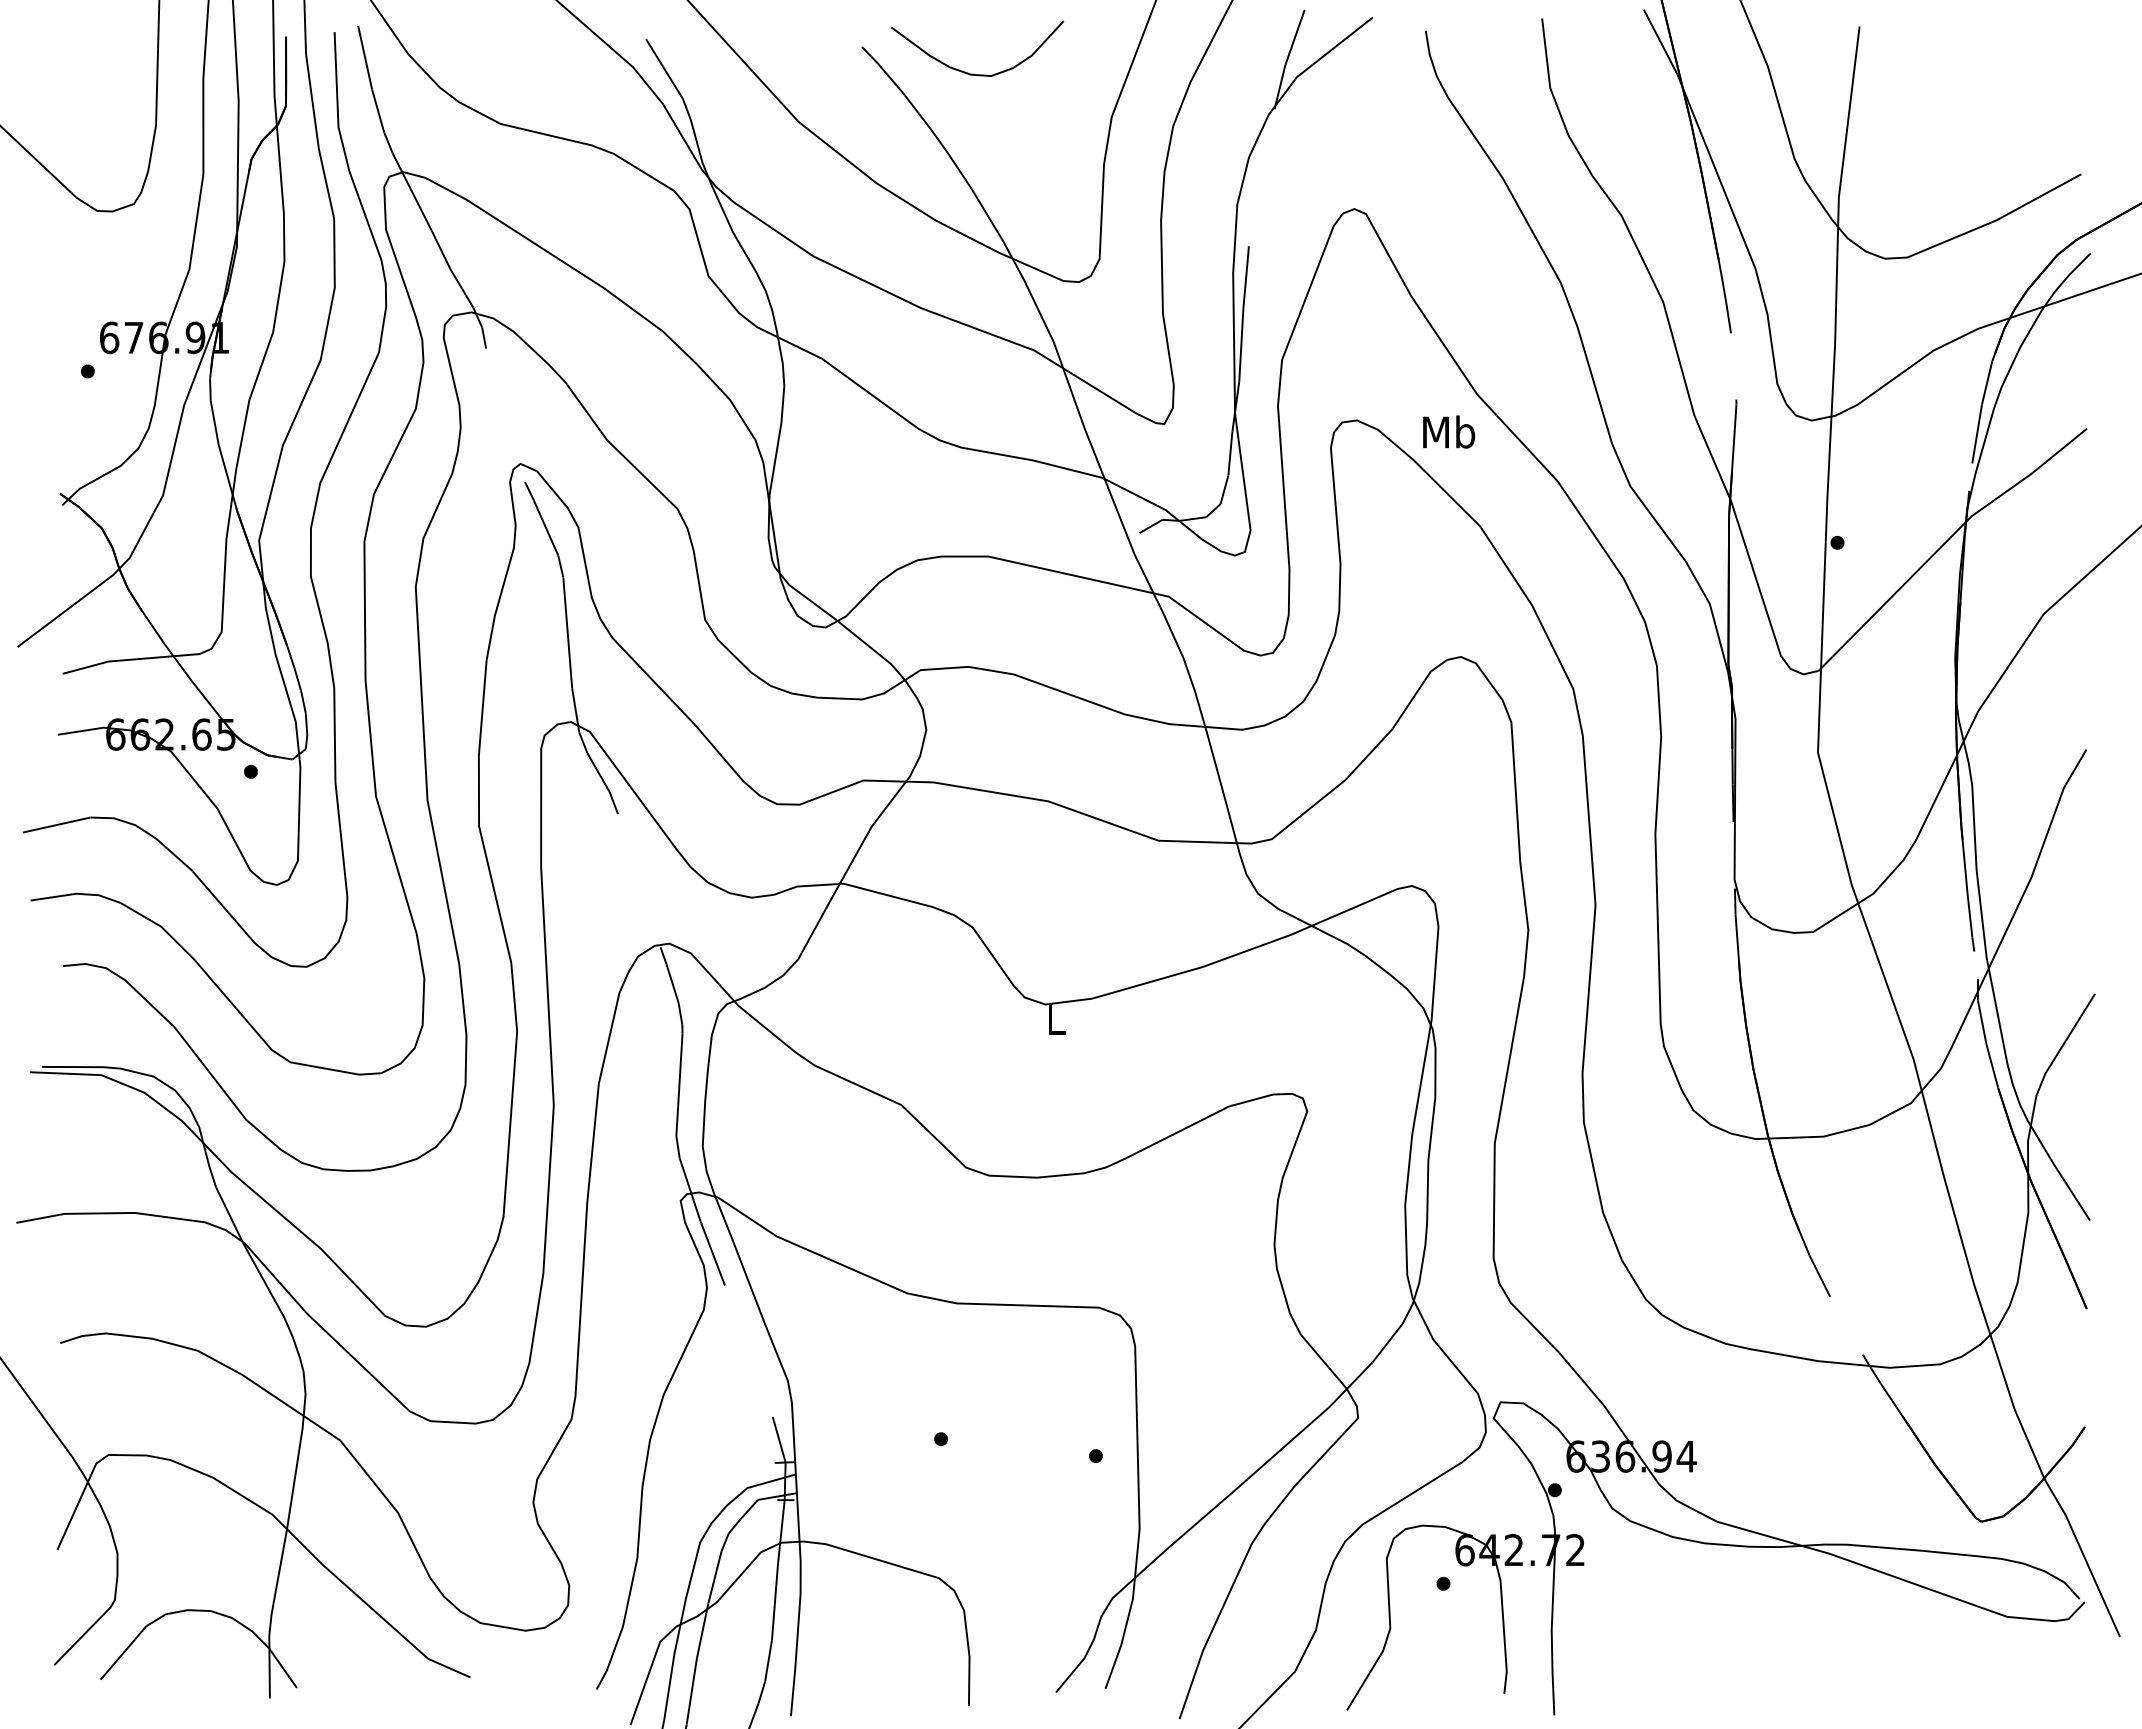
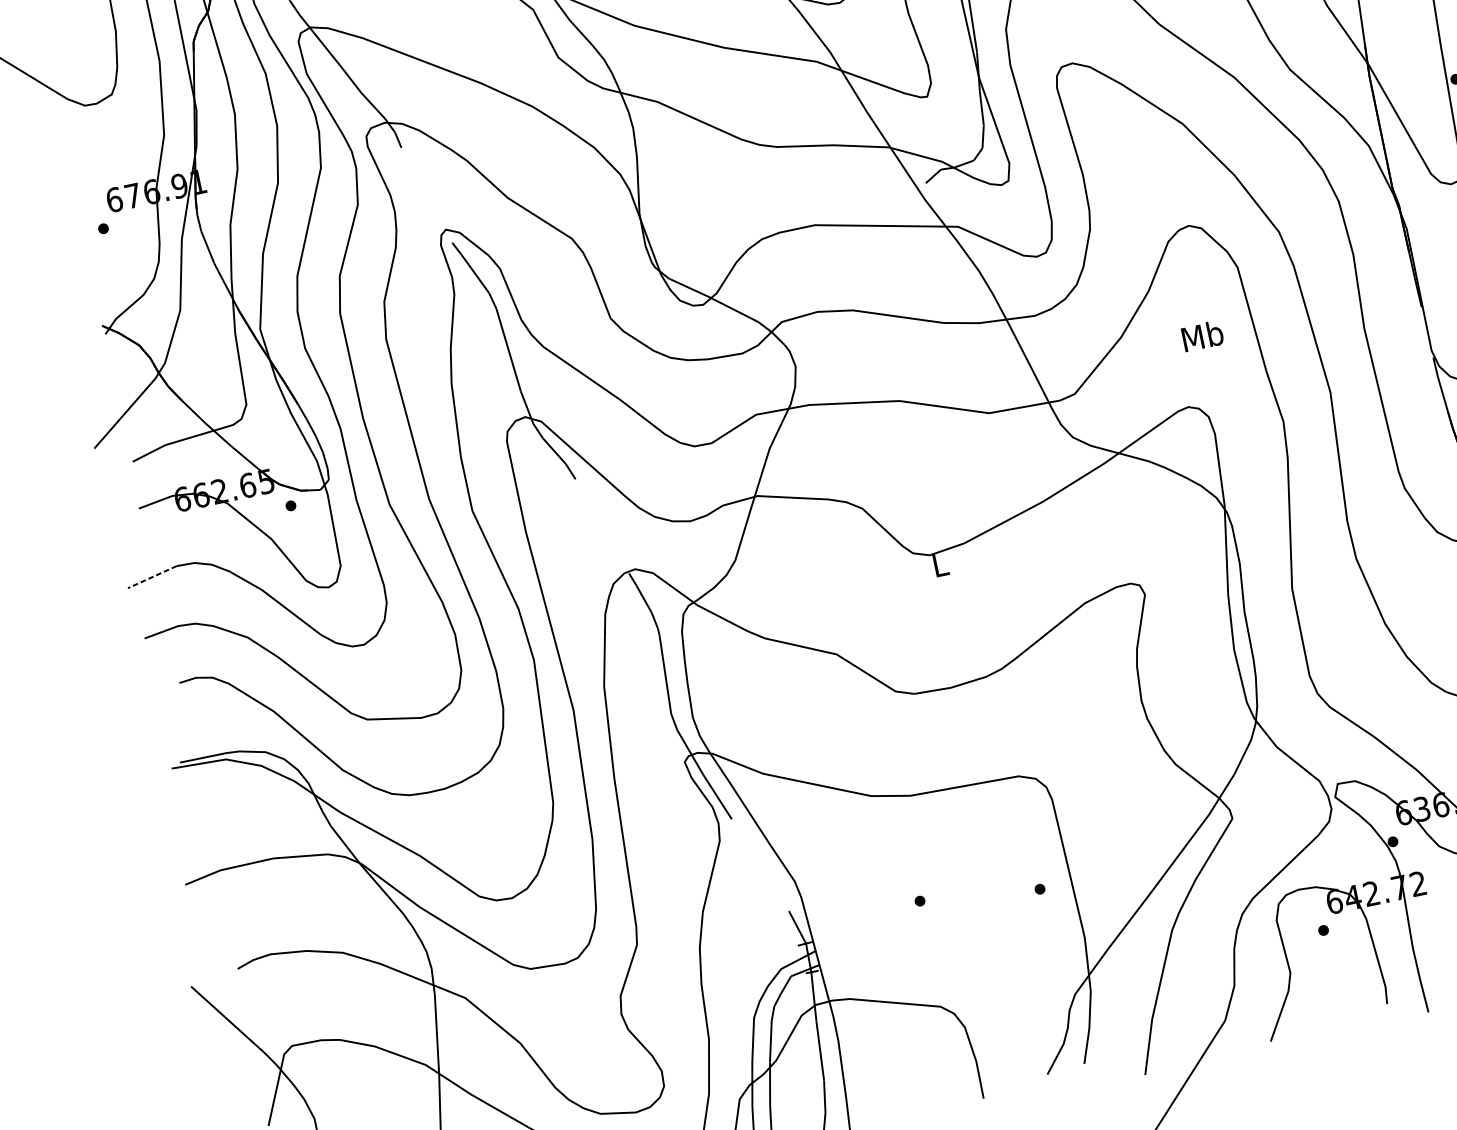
text: (1449, 431) -> (1202, 335), moved
line: (56, 825) -> (152, 577), solid -> dashed

